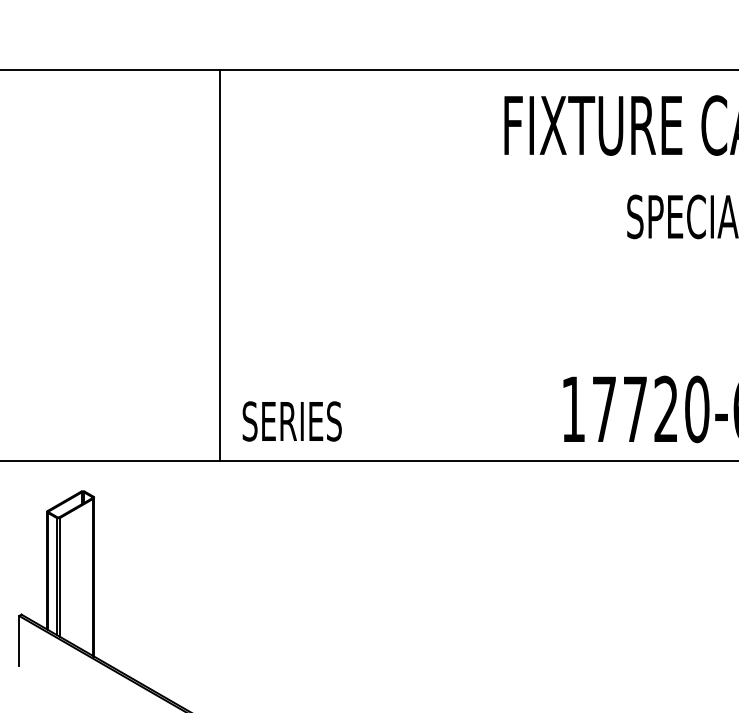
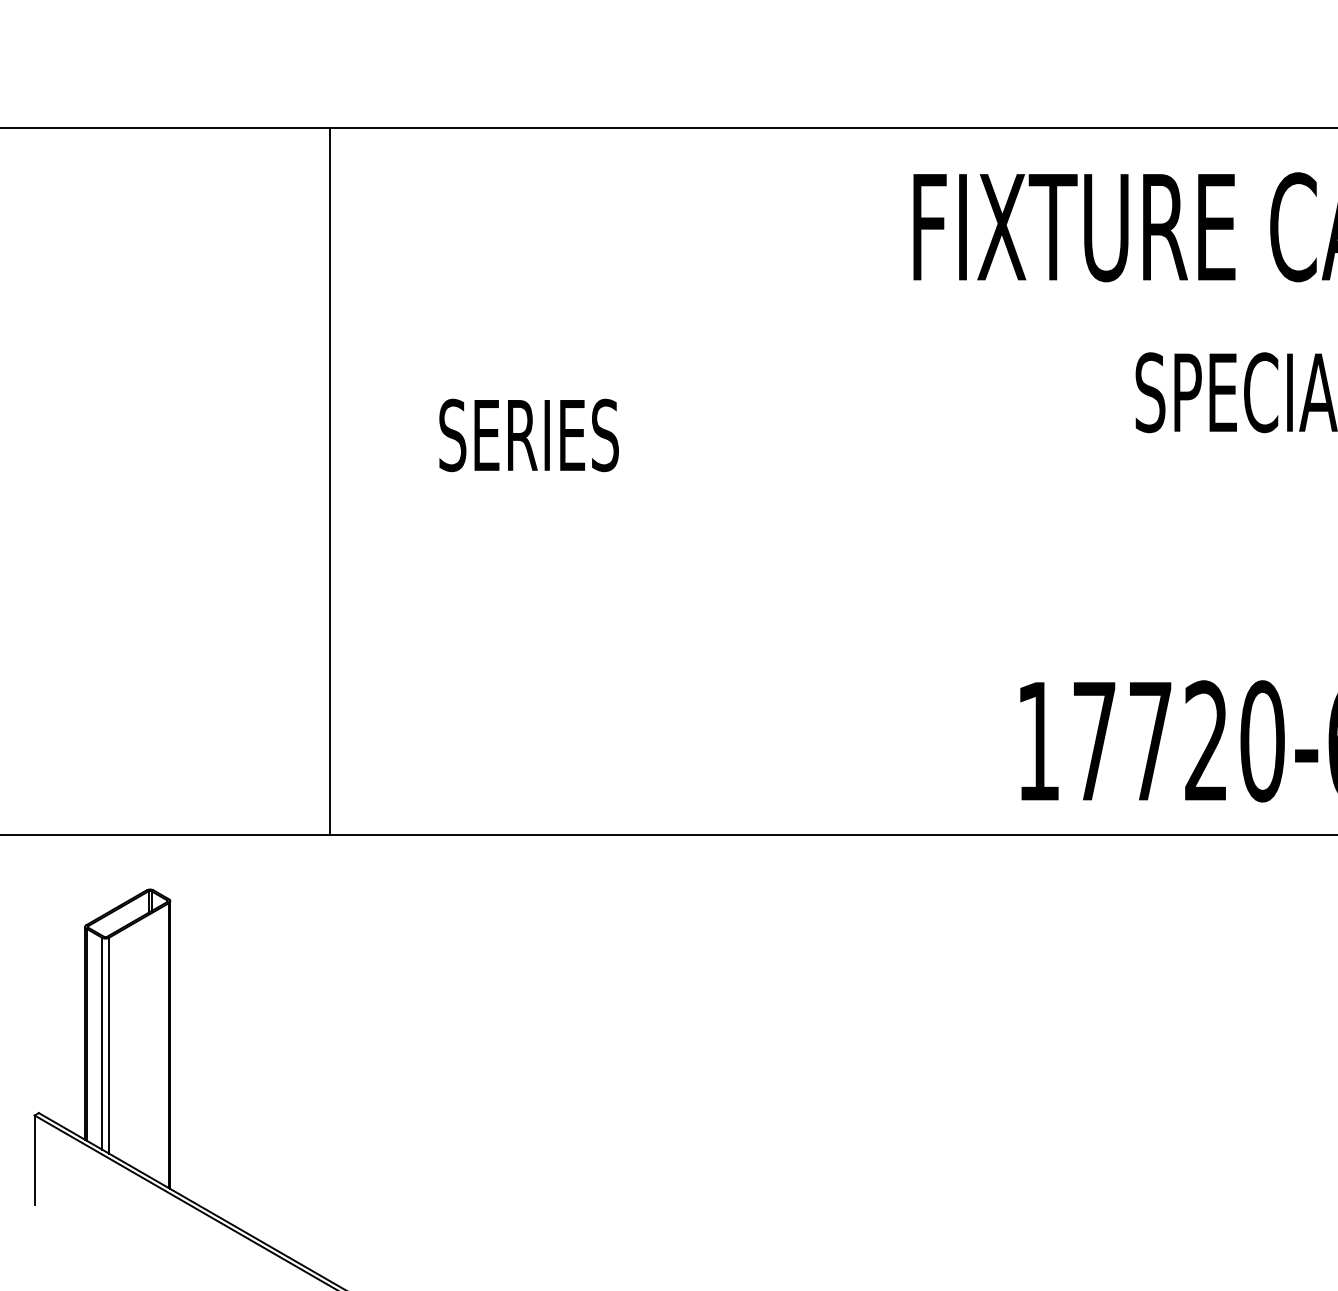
line: (219, 265) -> (330, 480), moved
text: (291, 421) -> (527, 435), moved

